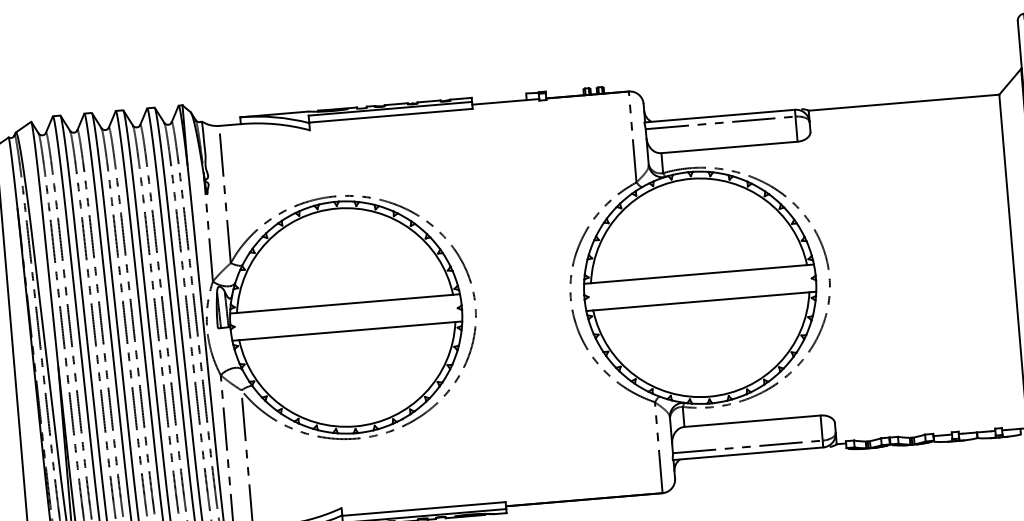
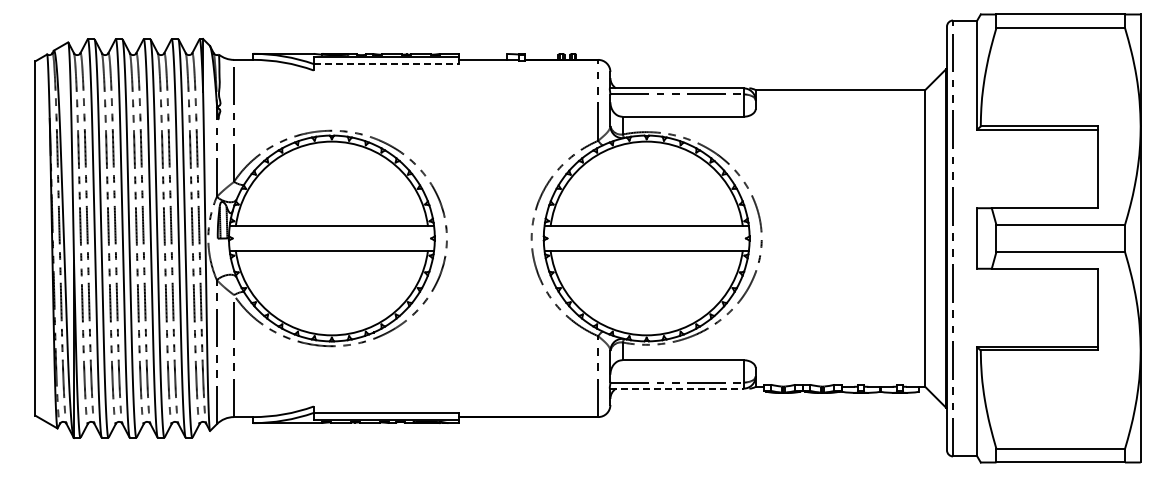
line: (391, 115) -> (386, 63), solid -> dashed
line: (747, 453) -> (676, 388), solid -> dashed

